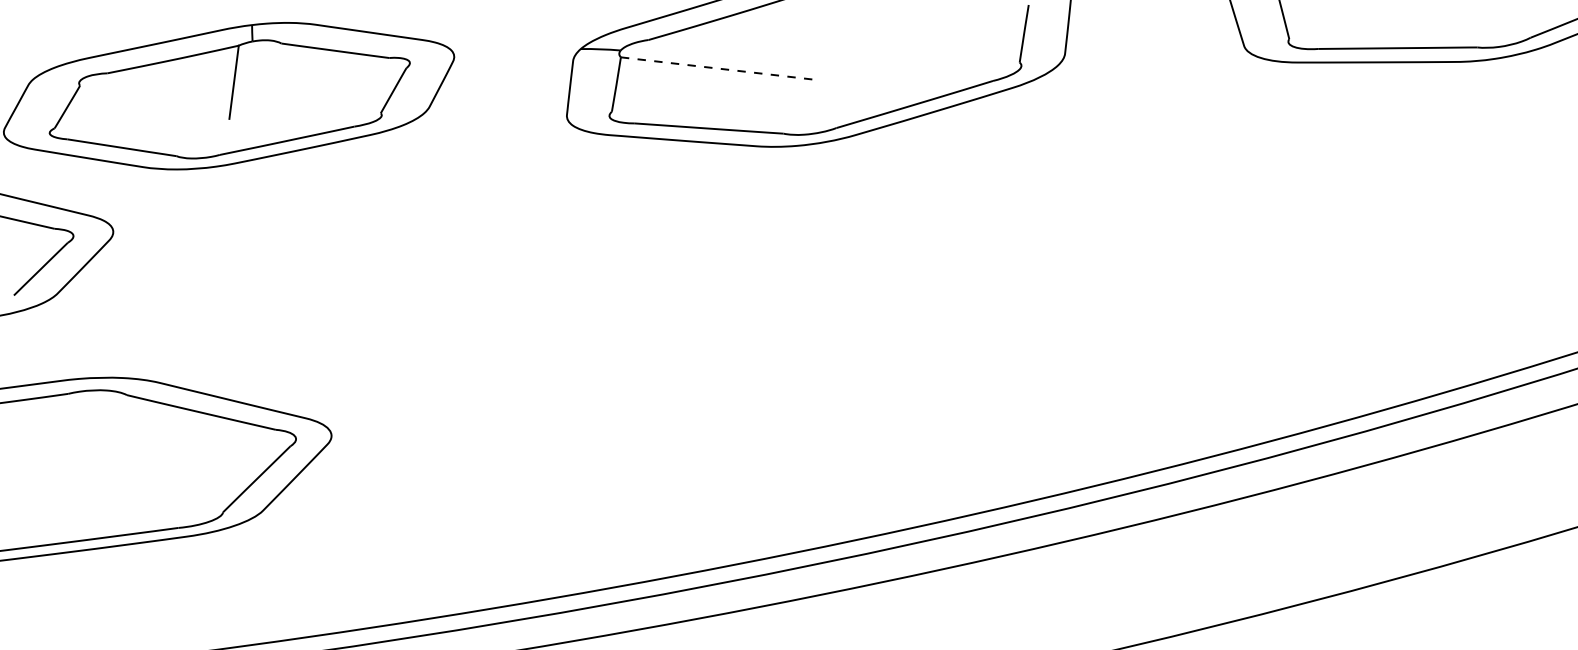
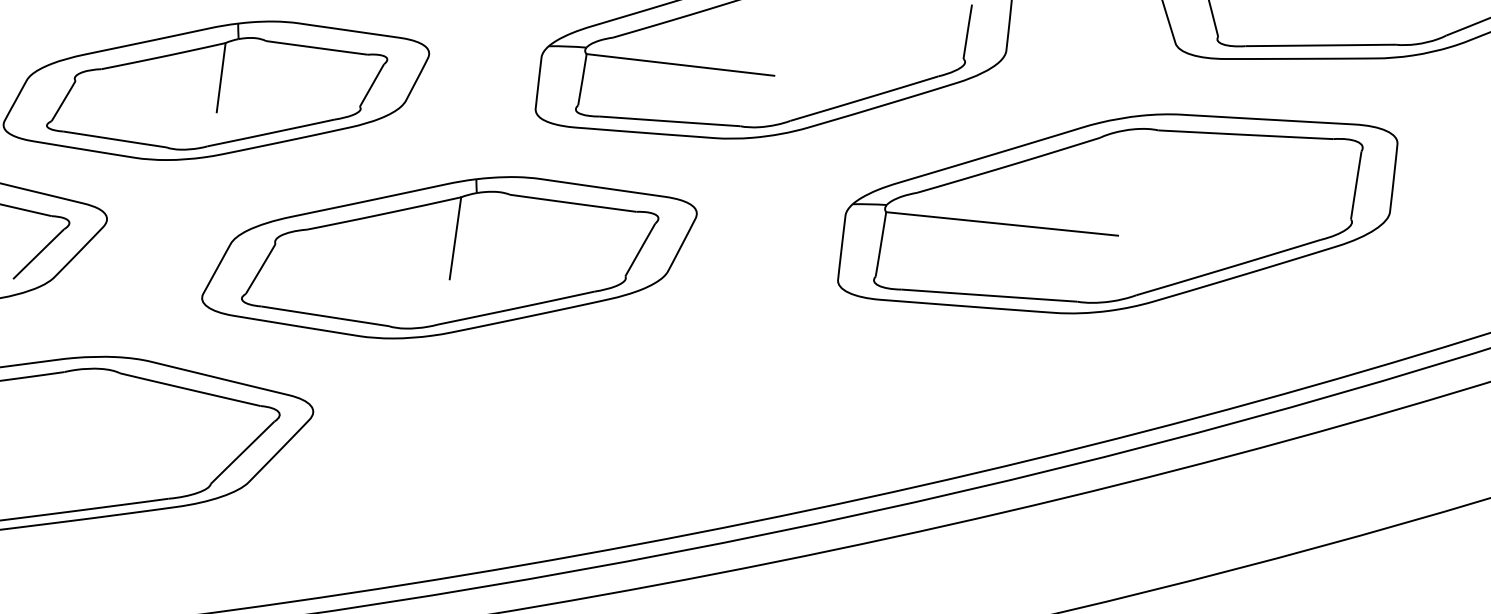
line: (720, 68) -> (680, 64), dashed -> solid
part: (1182, 226) -> (1117, 213), added
part: (475, 272) -> (449, 257), added

